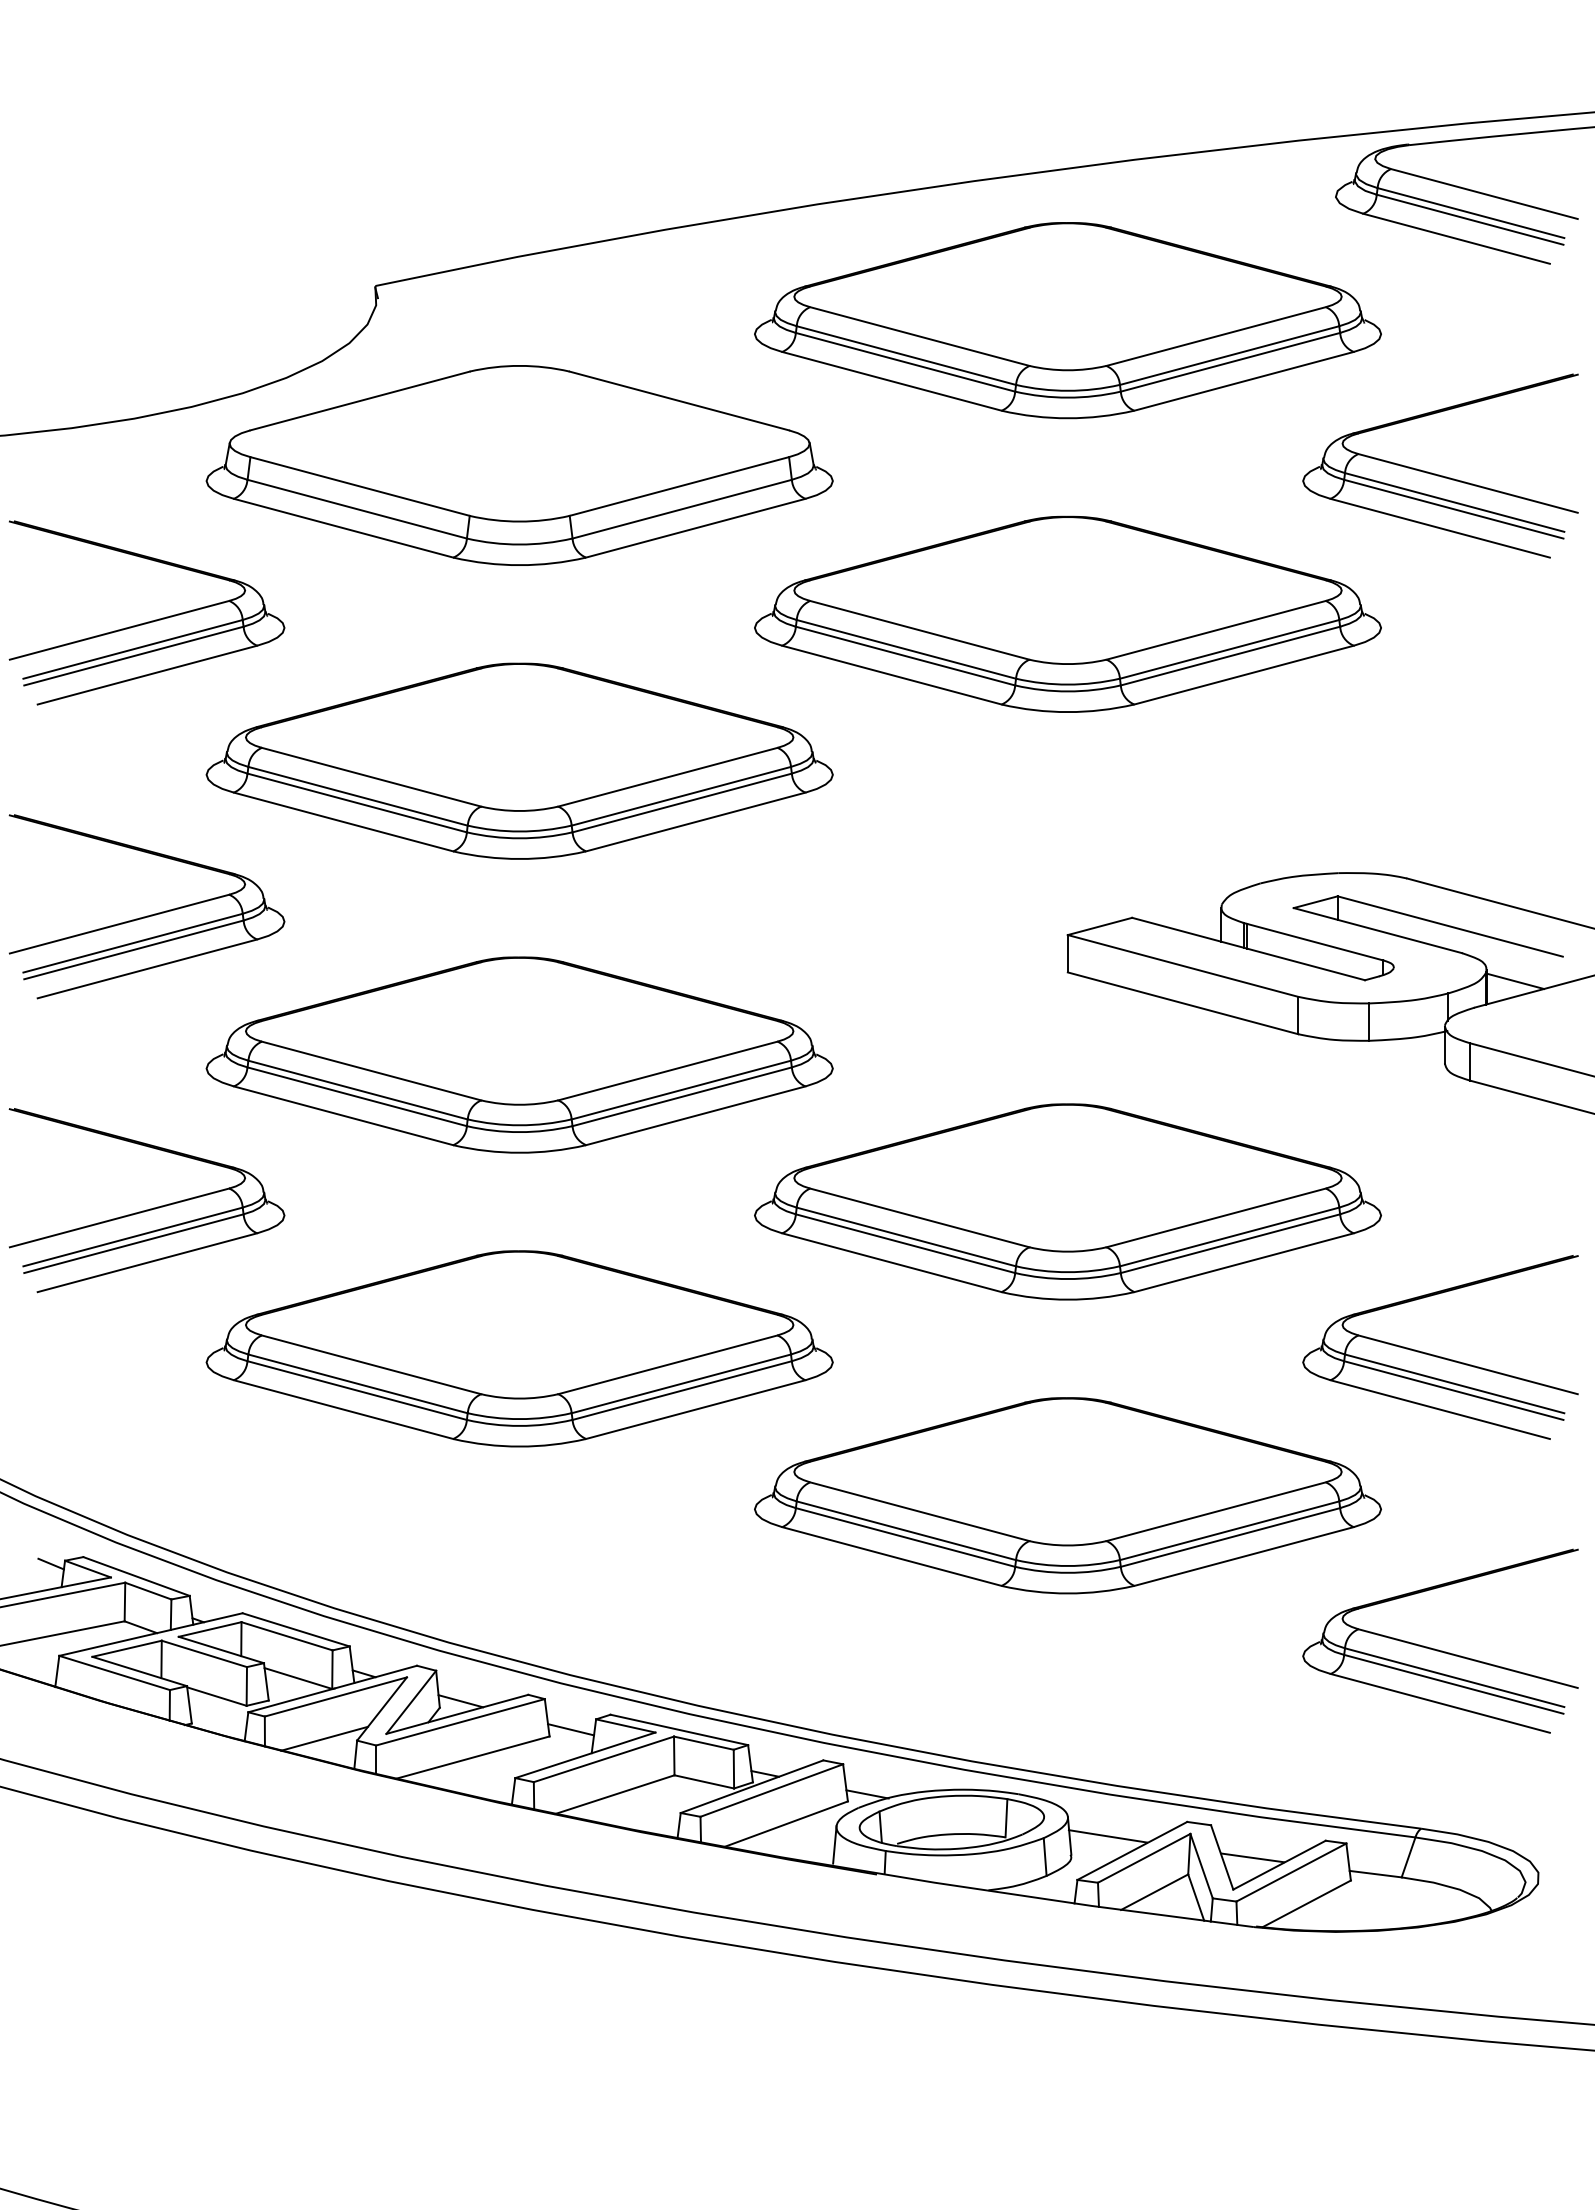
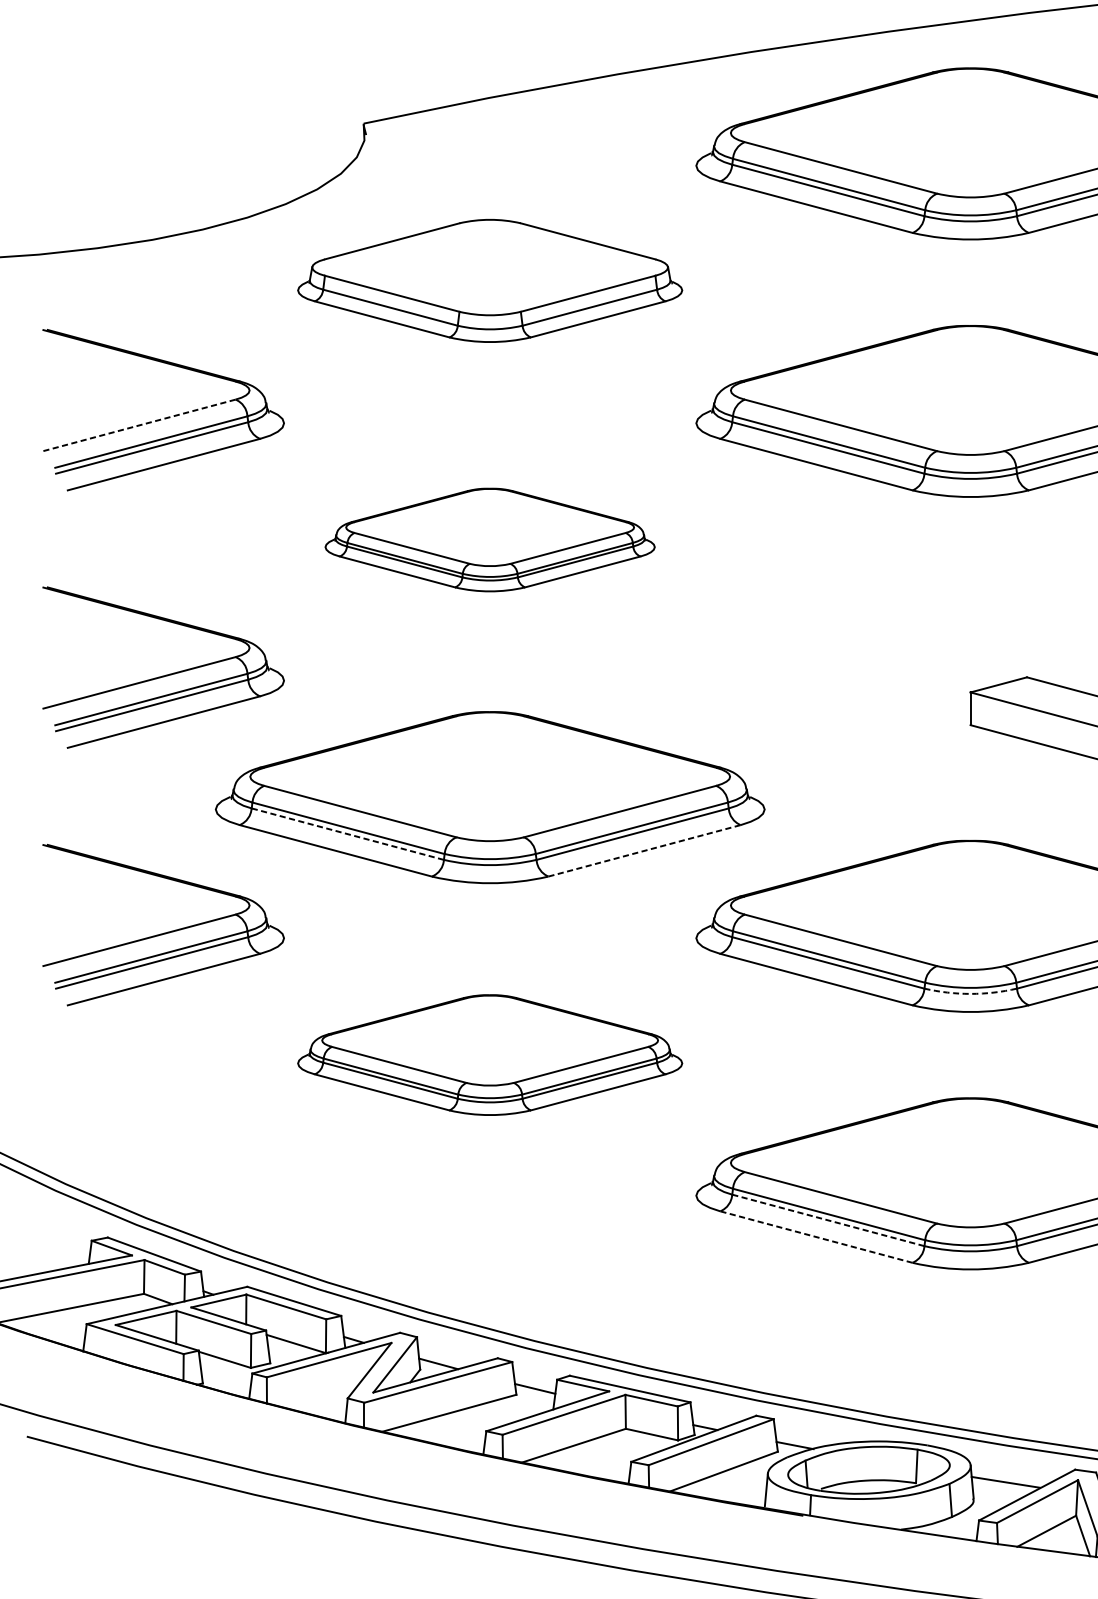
part: (519, 465) -> (490, 280), size x0.7
line: (119, 630) -> (139, 425), solid -> dashed
part: (519, 760) -> (490, 539), size x0.6
line: (357, 1096) -> (348, 833), solid -> dashed
line: (695, 1115) -> (644, 850), solid -> dashed
arc: (1067, 1279) -> (970, 994), solid -> dashed
part: (519, 1348) -> (490, 1054), size x0.7
line: (905, 1537) -> (828, 1220), solid -> dashed
line: (891, 1556) -> (816, 1237), solid -> dashed
line: (50, 1563) -> (79, 1243), removed
line: (324, 1738) -> (319, 1396), removed

